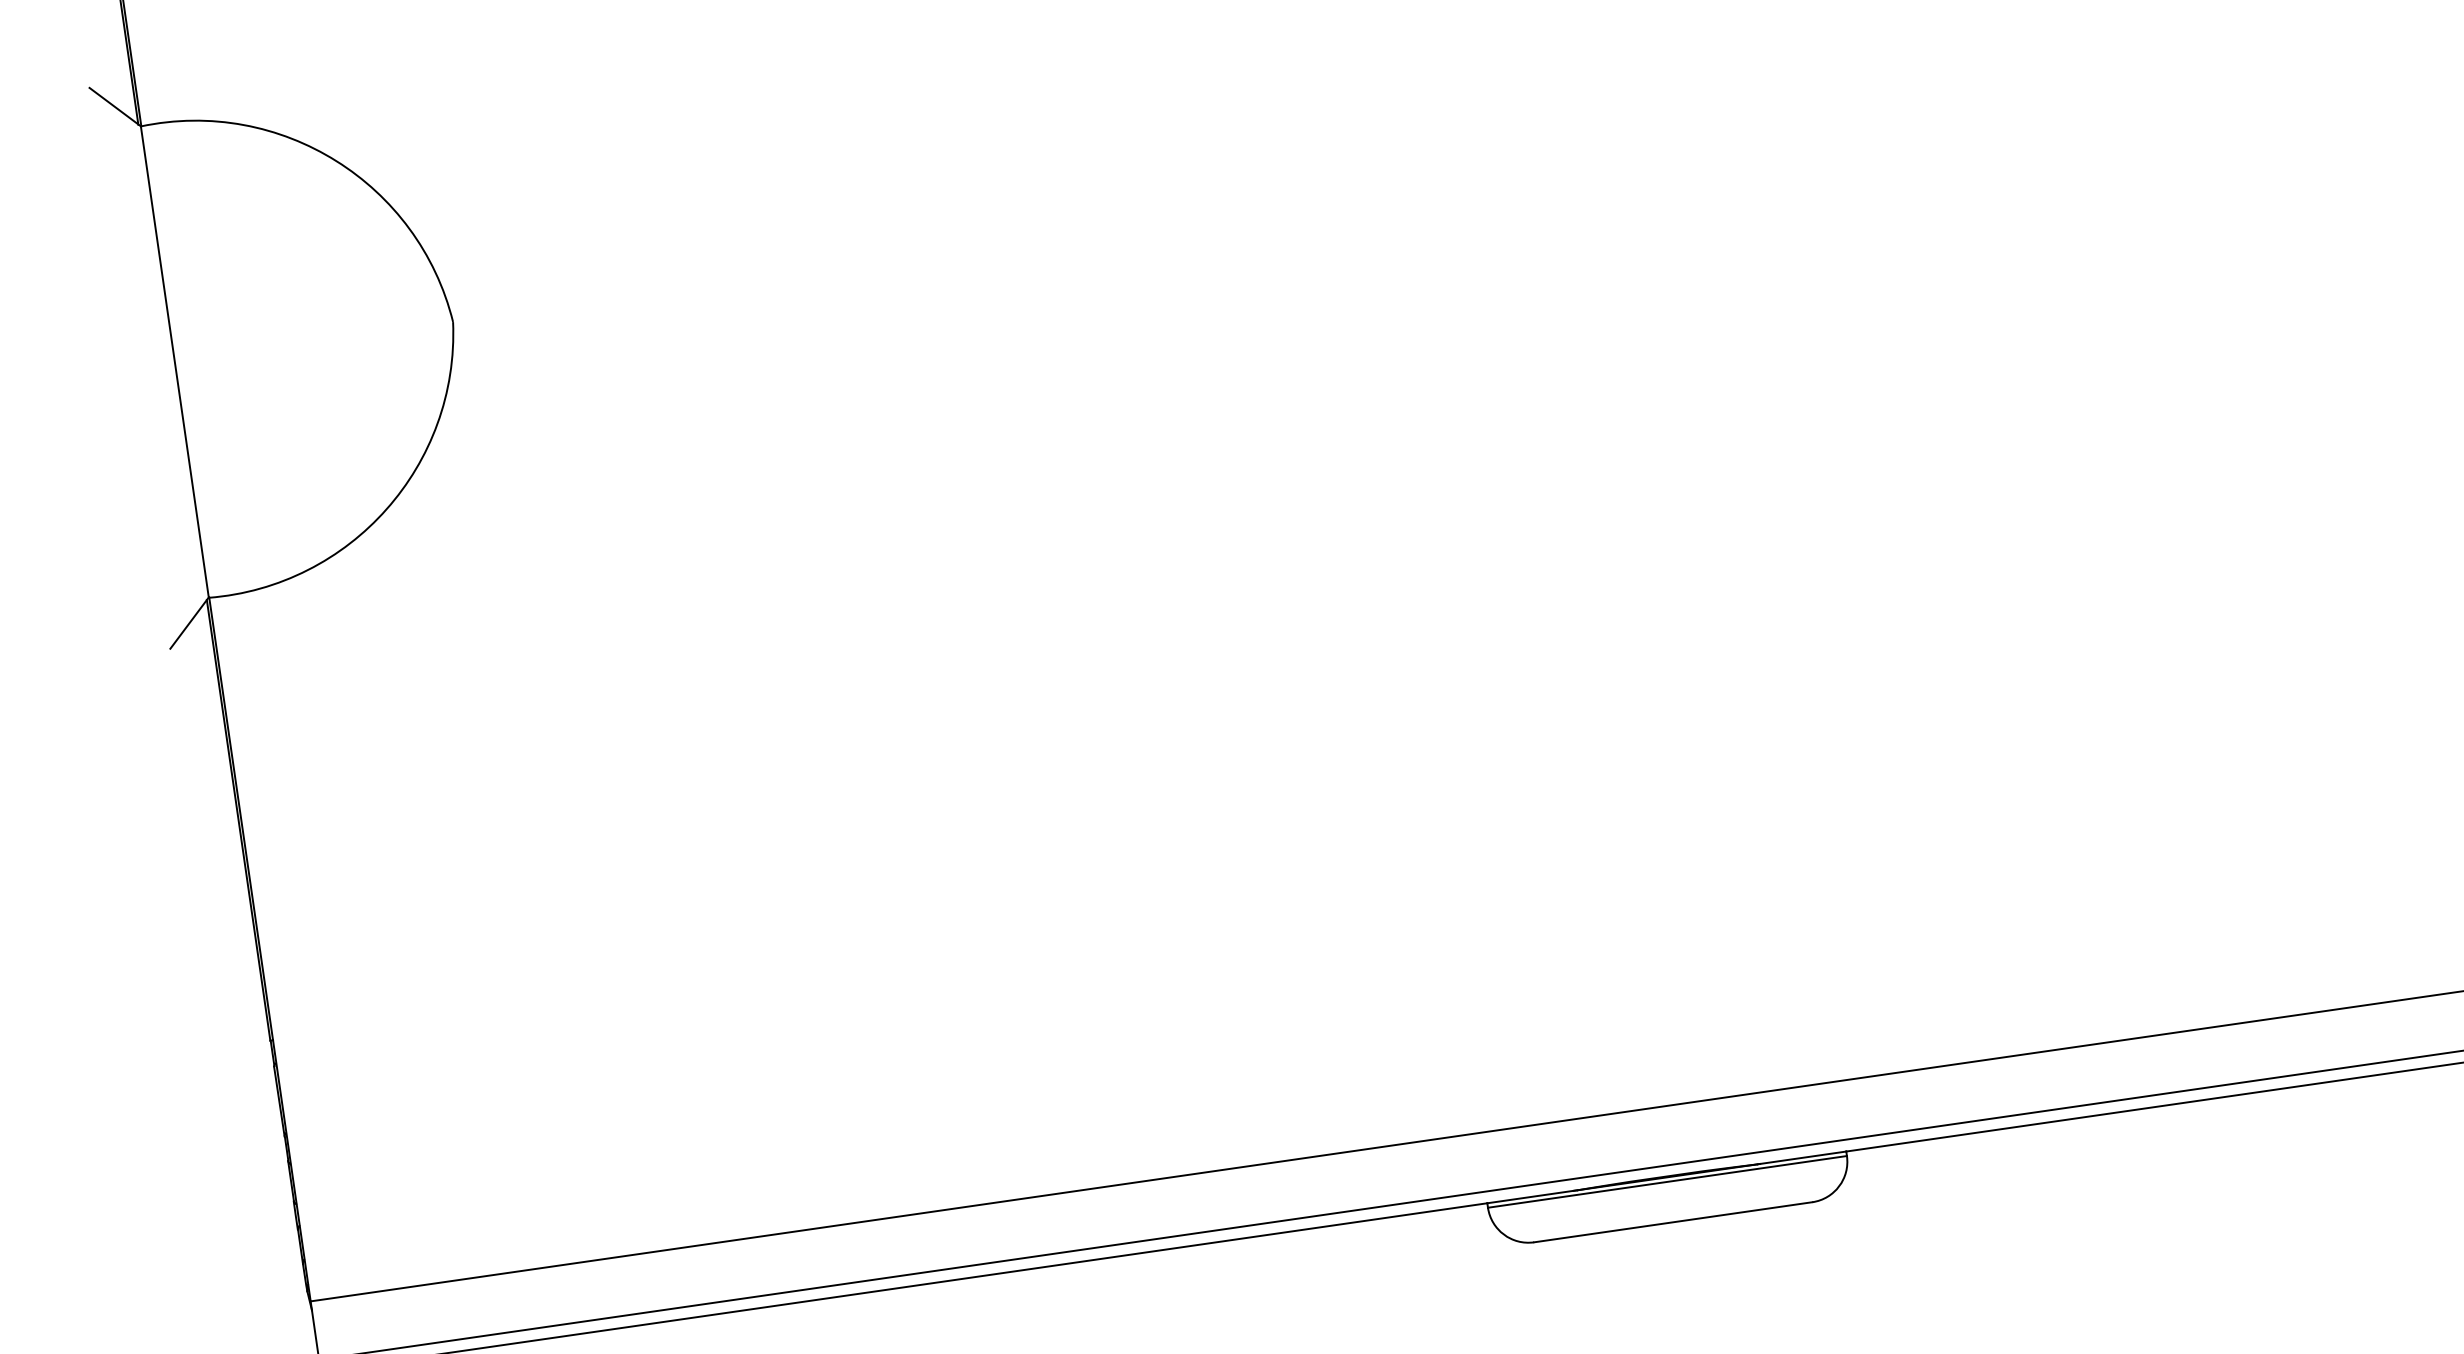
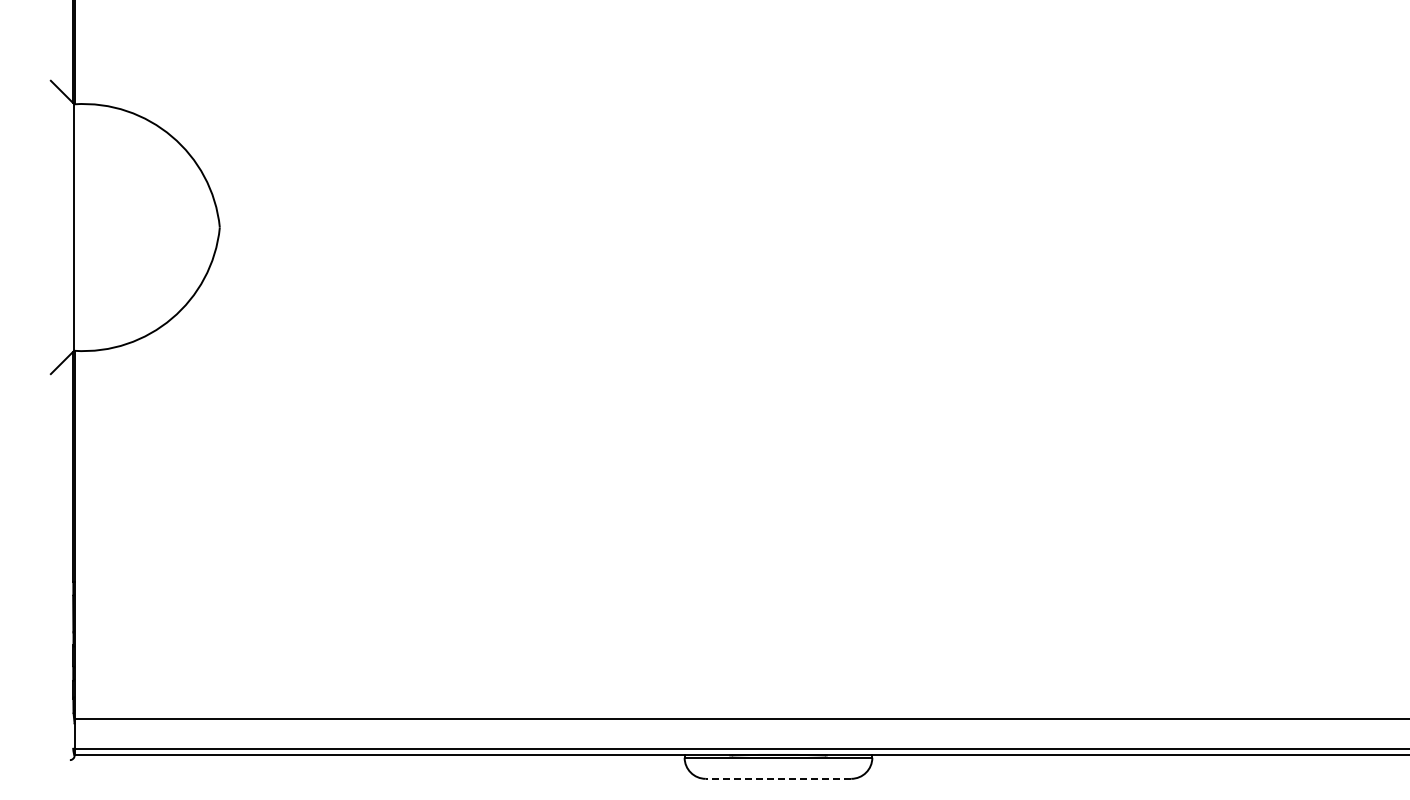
line: (1673, 1221) -> (778, 778), solid -> dashed

